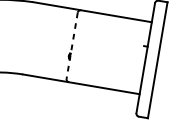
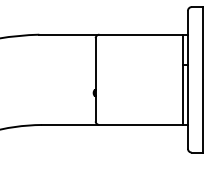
line: (72, 45) -> (95, 79), dashed -> solid
line: (142, 57) -> (183, 79), added

